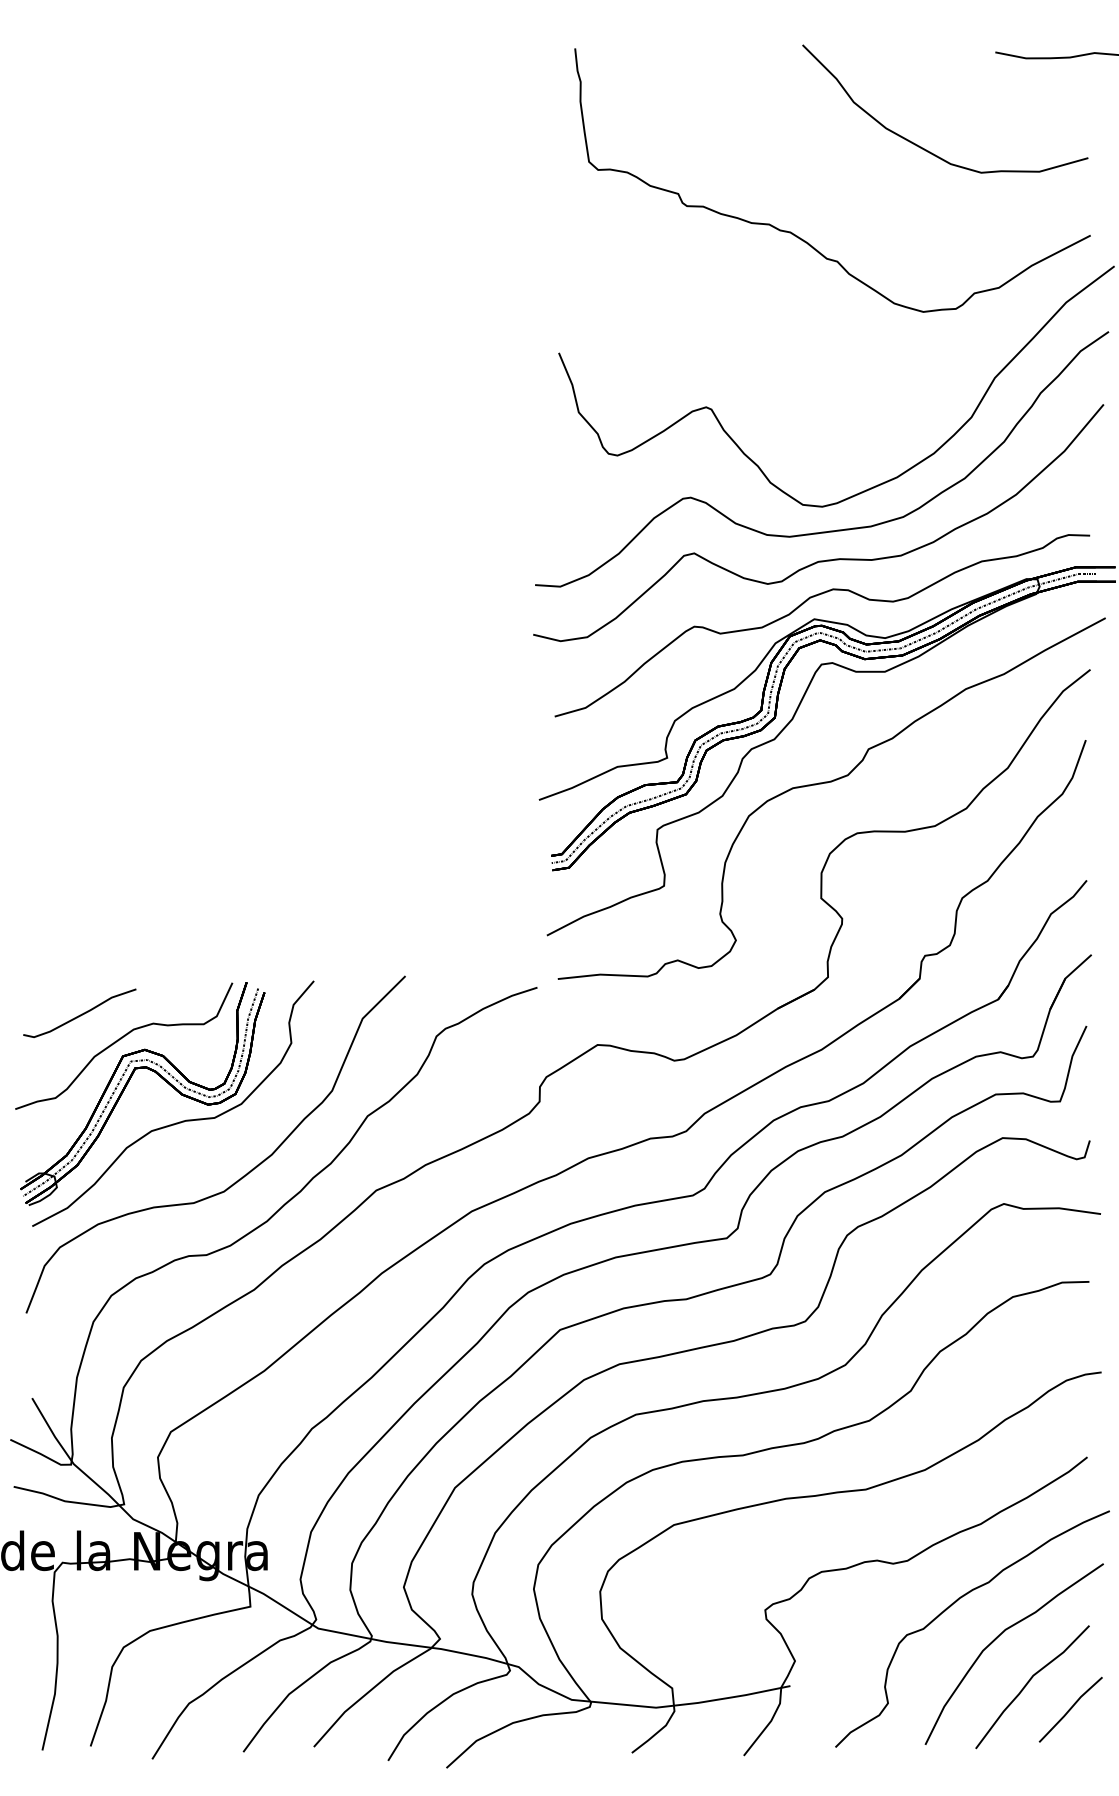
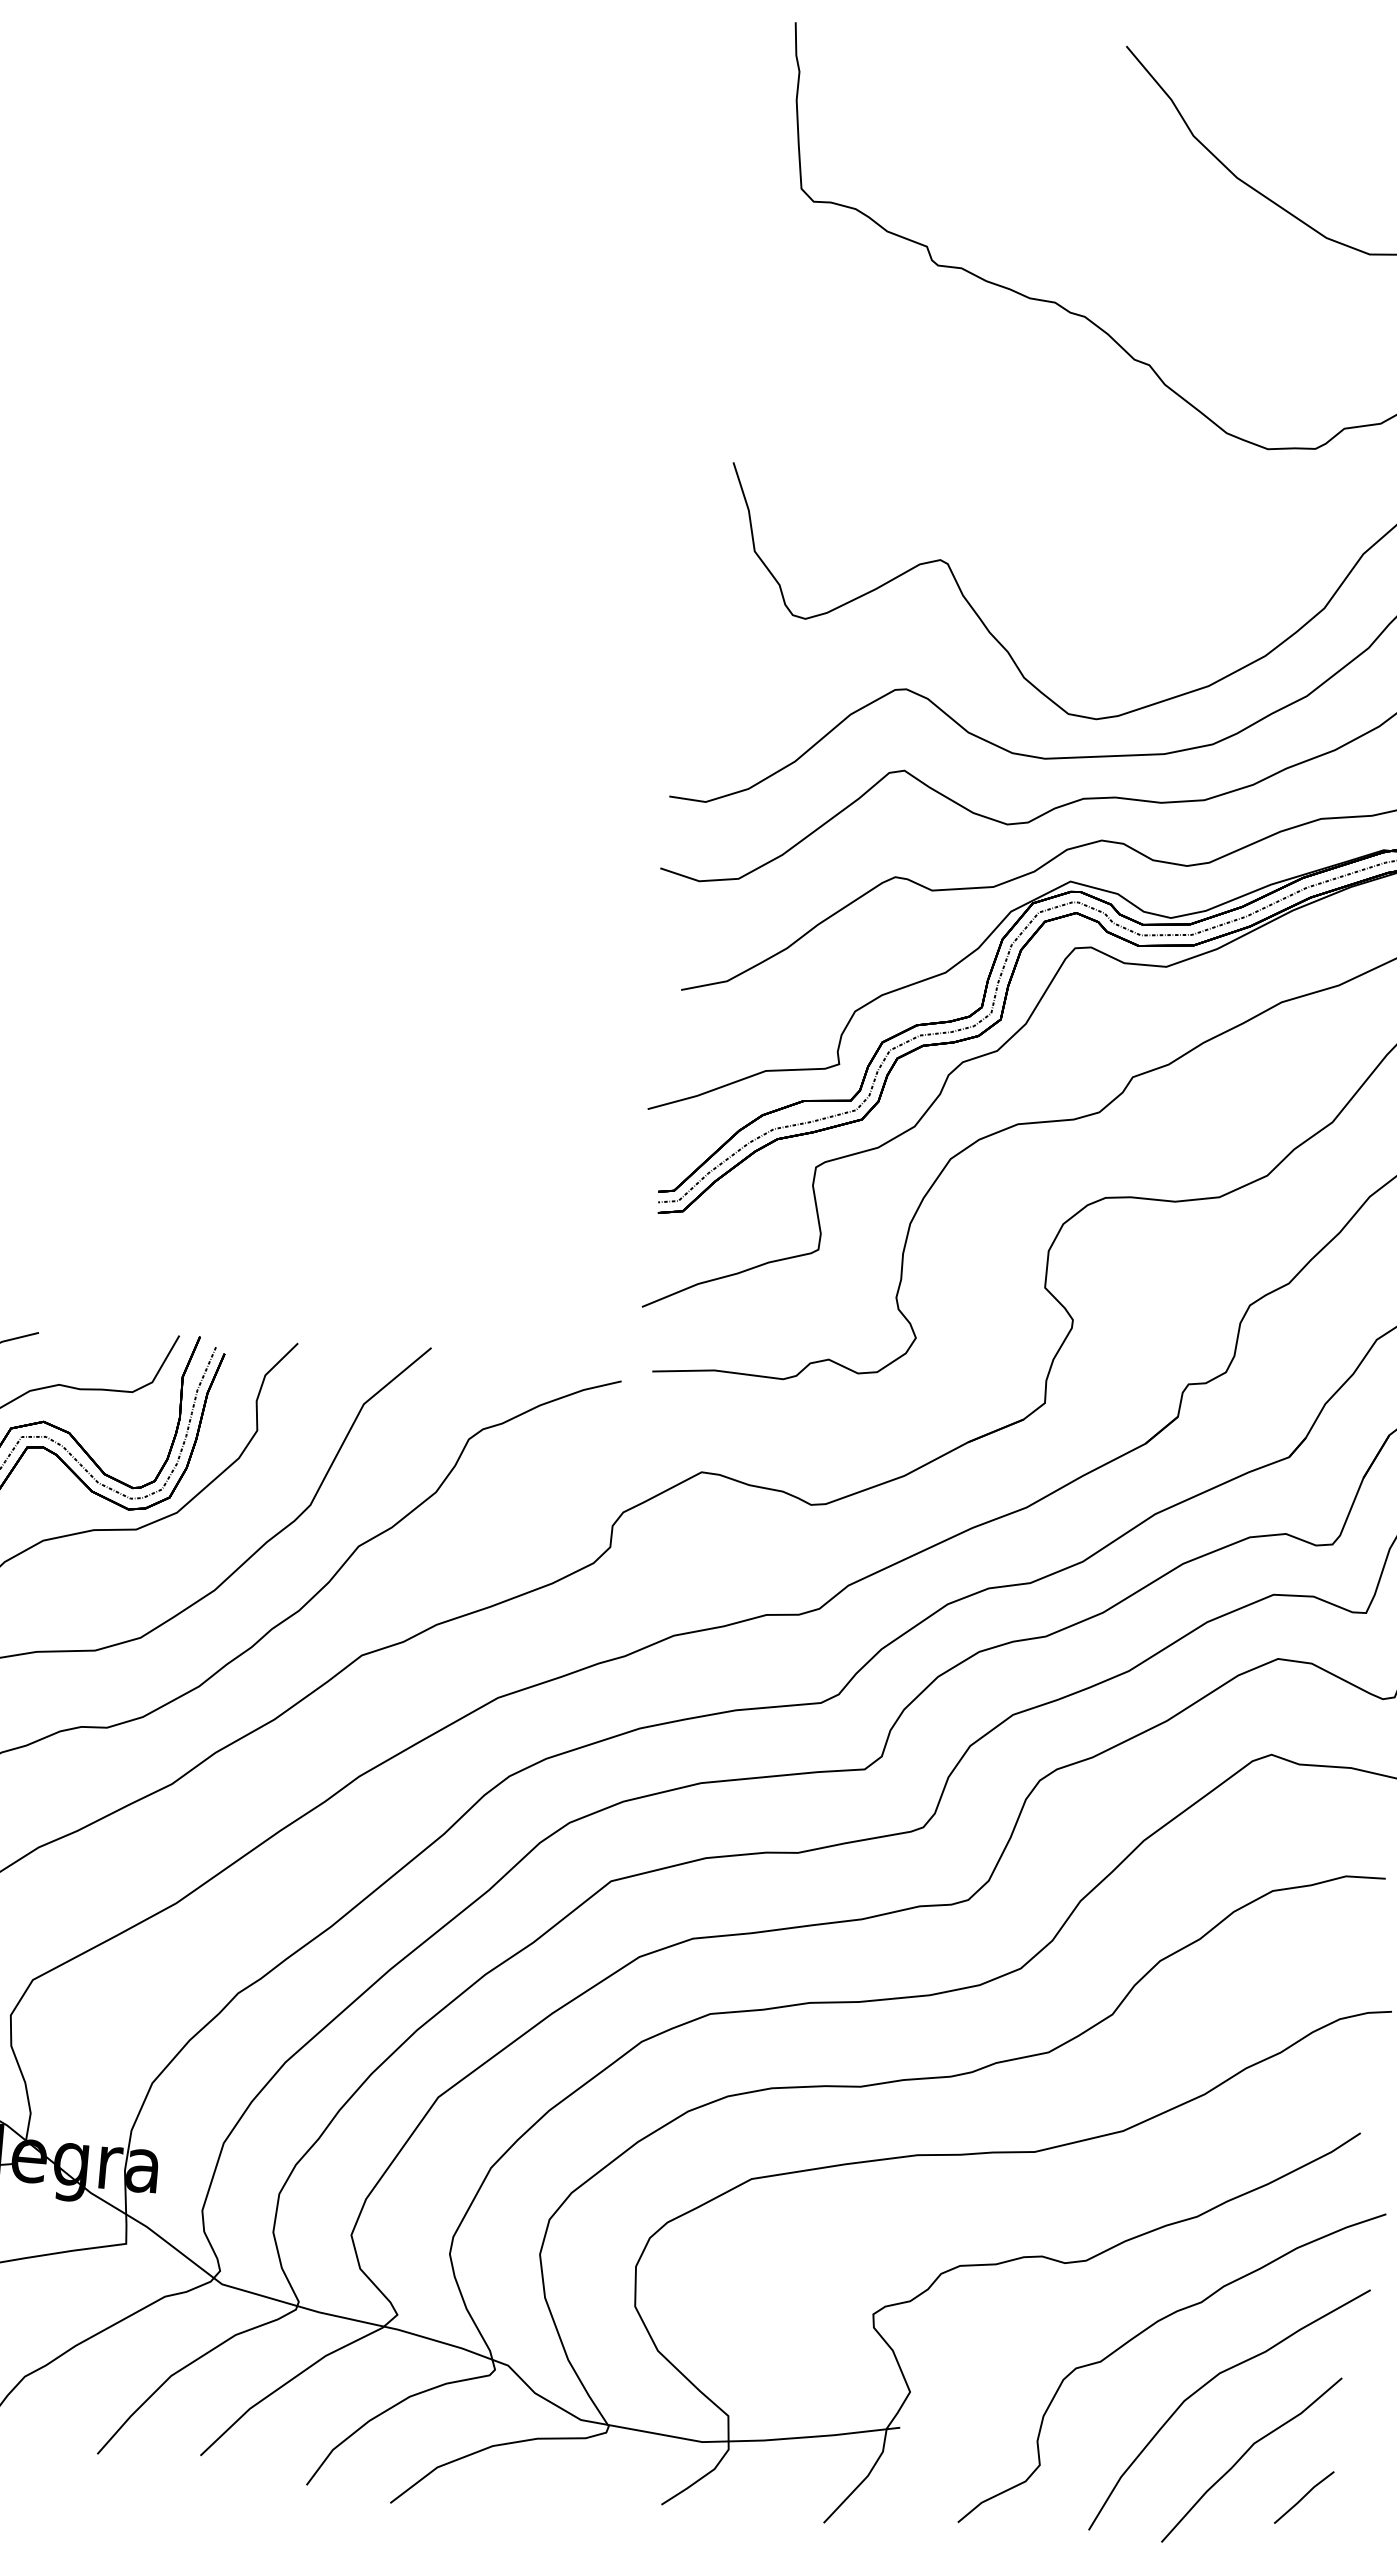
part: (1070, 1709) -> (1303, 2497), size x0.6

